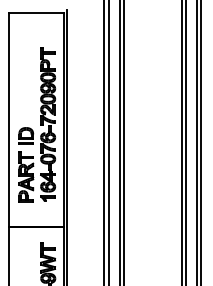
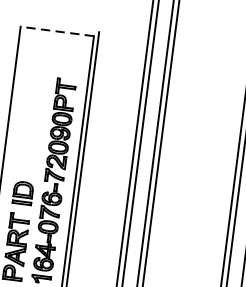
line: (36, 13) -> (57, 32), solid -> dashed

